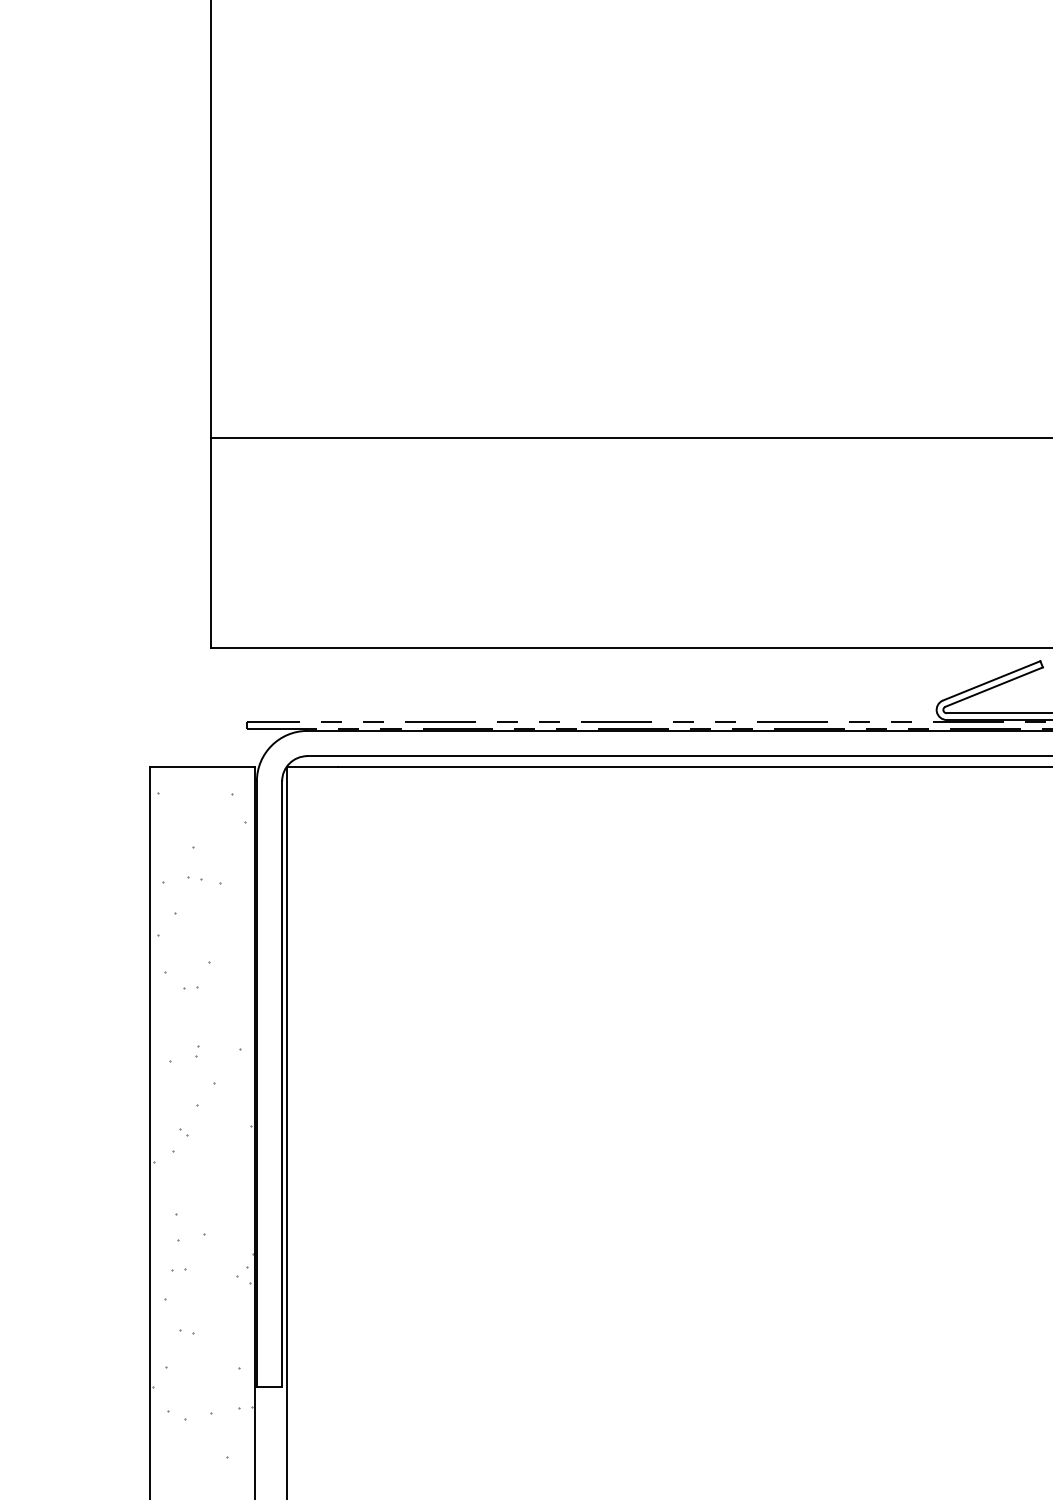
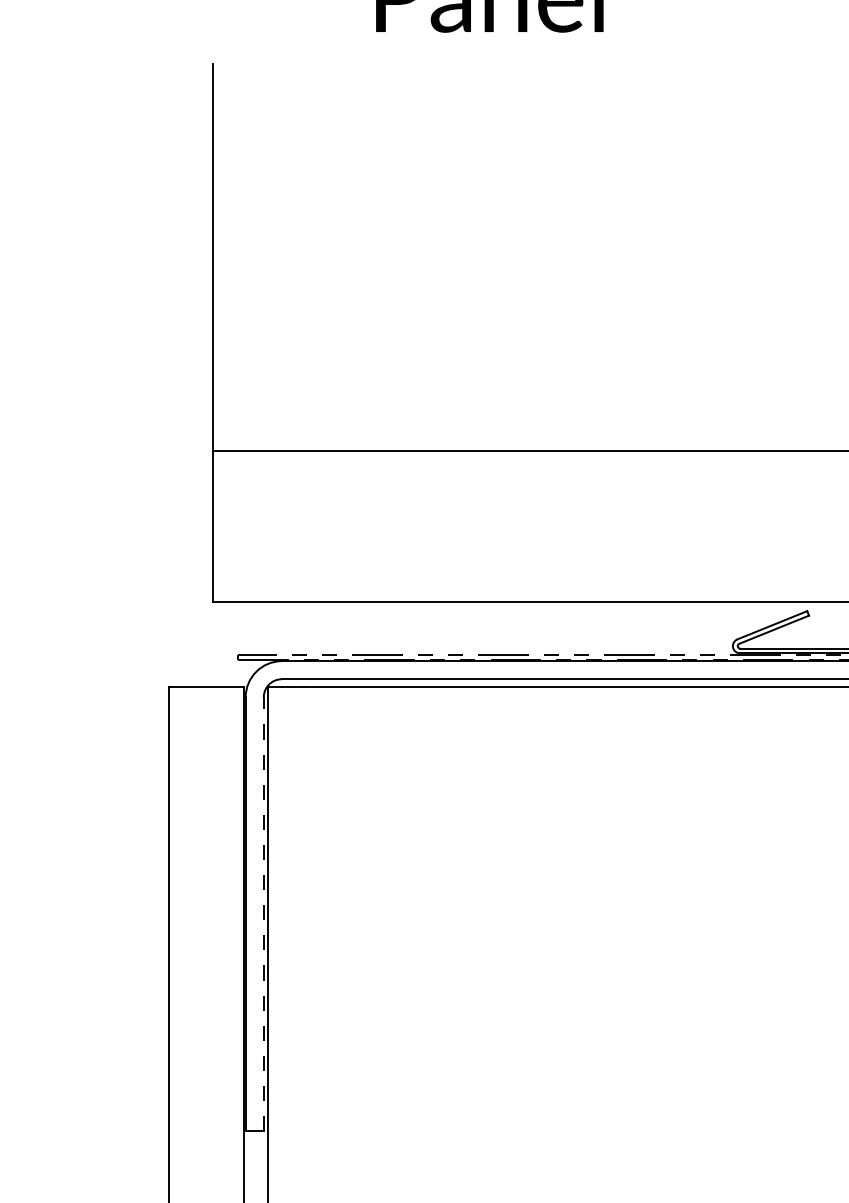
line: (281, 1084) -> (263, 914), solid -> dashed
hatch: (203, 1124) -> (207, 943), removed

